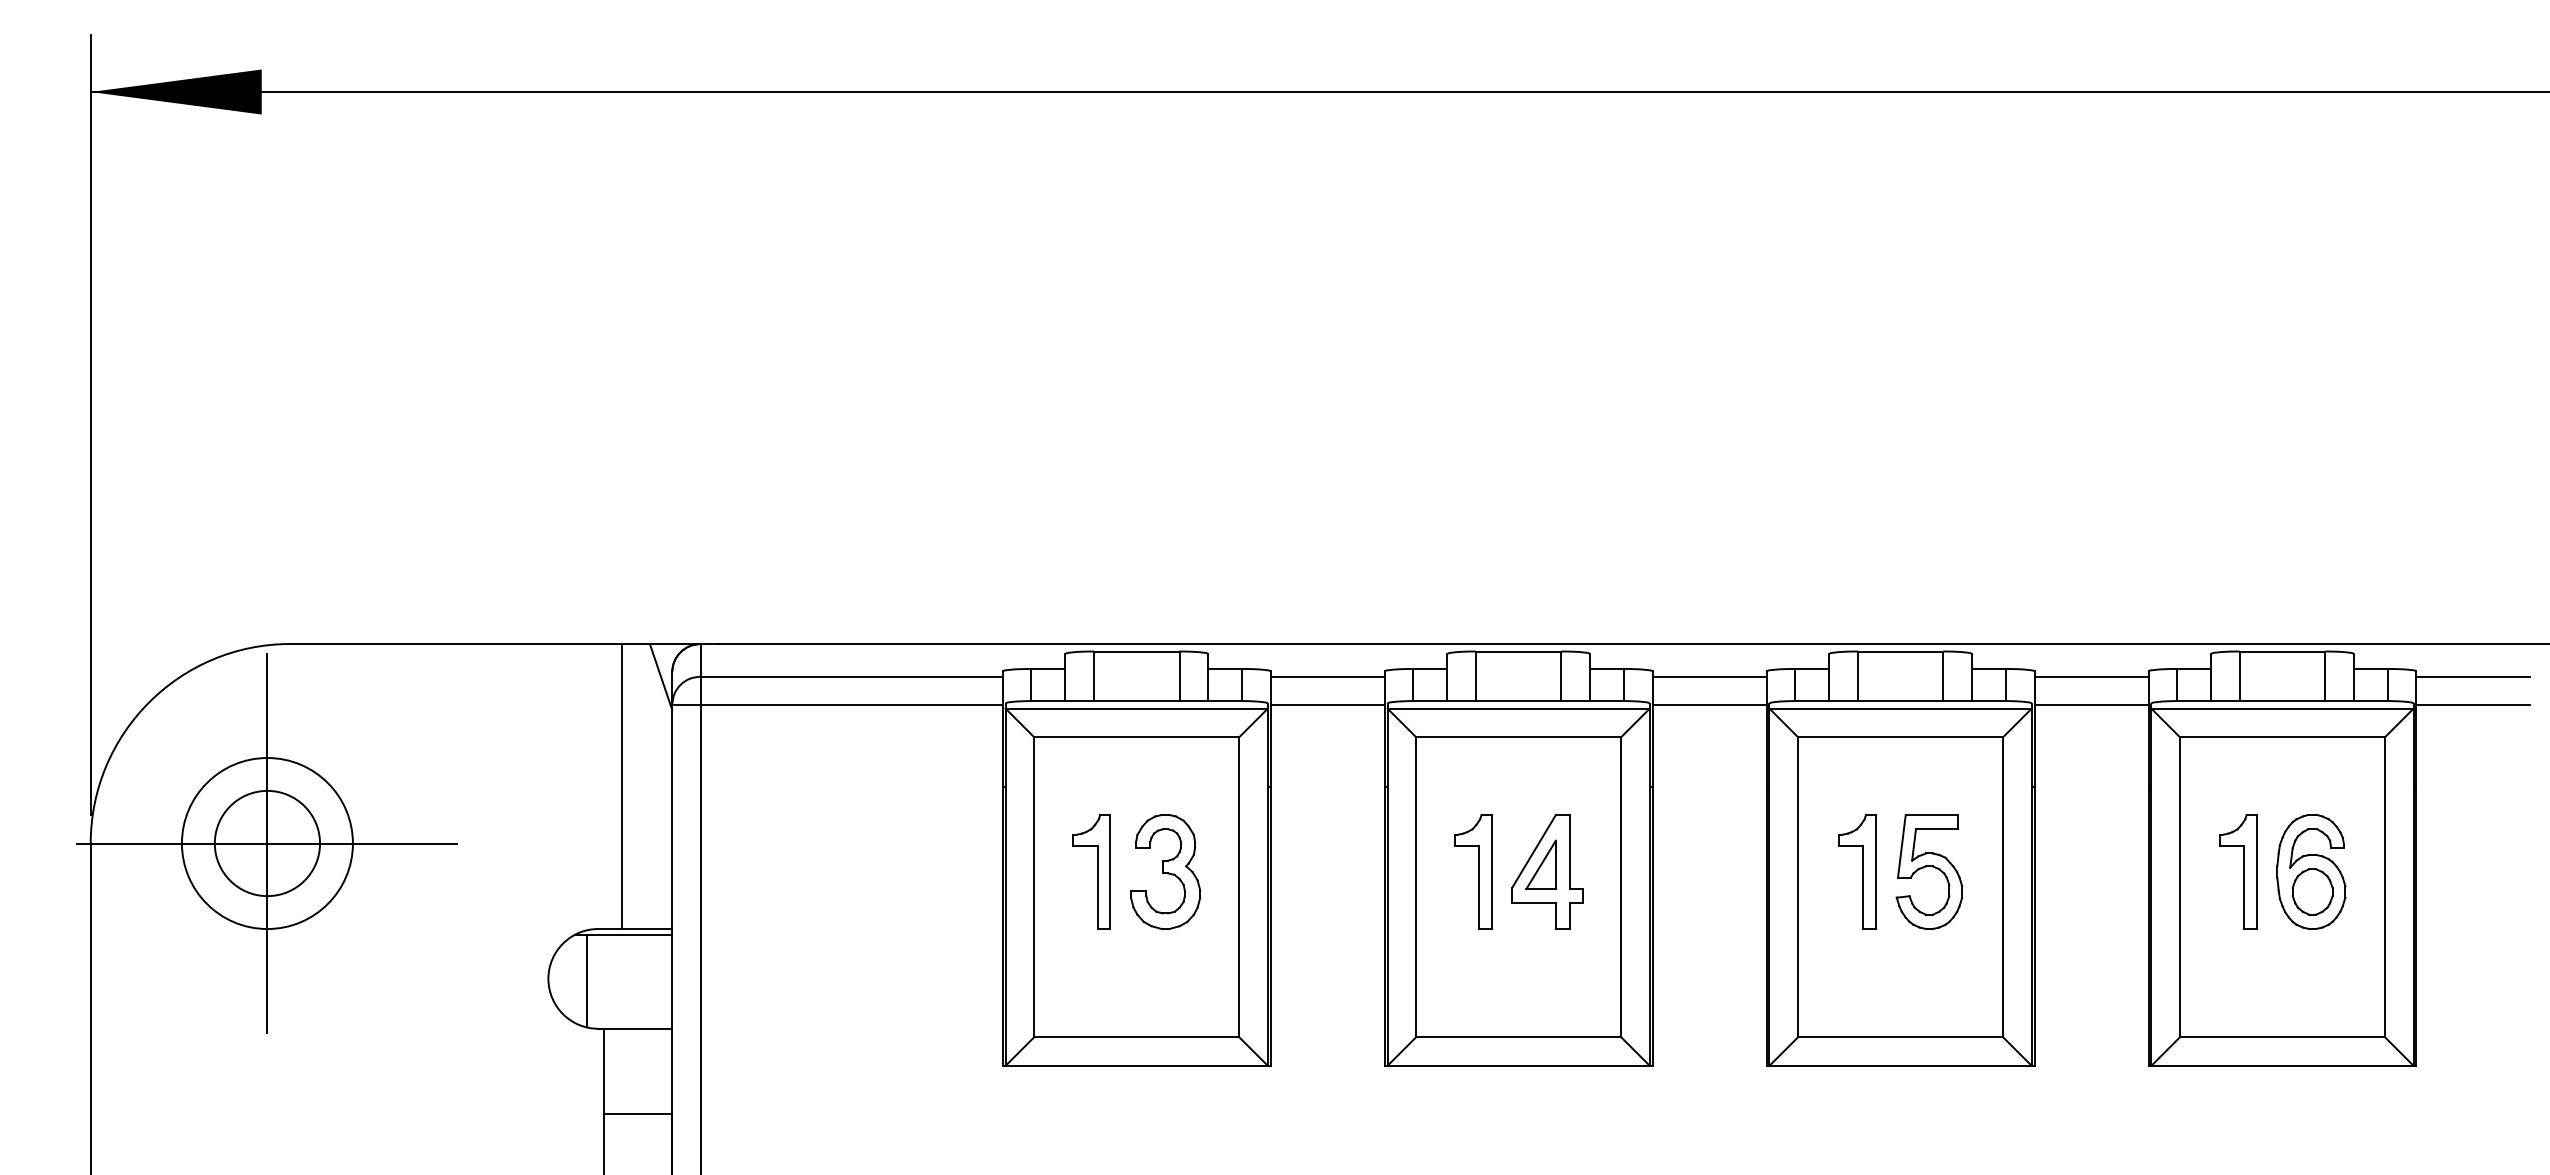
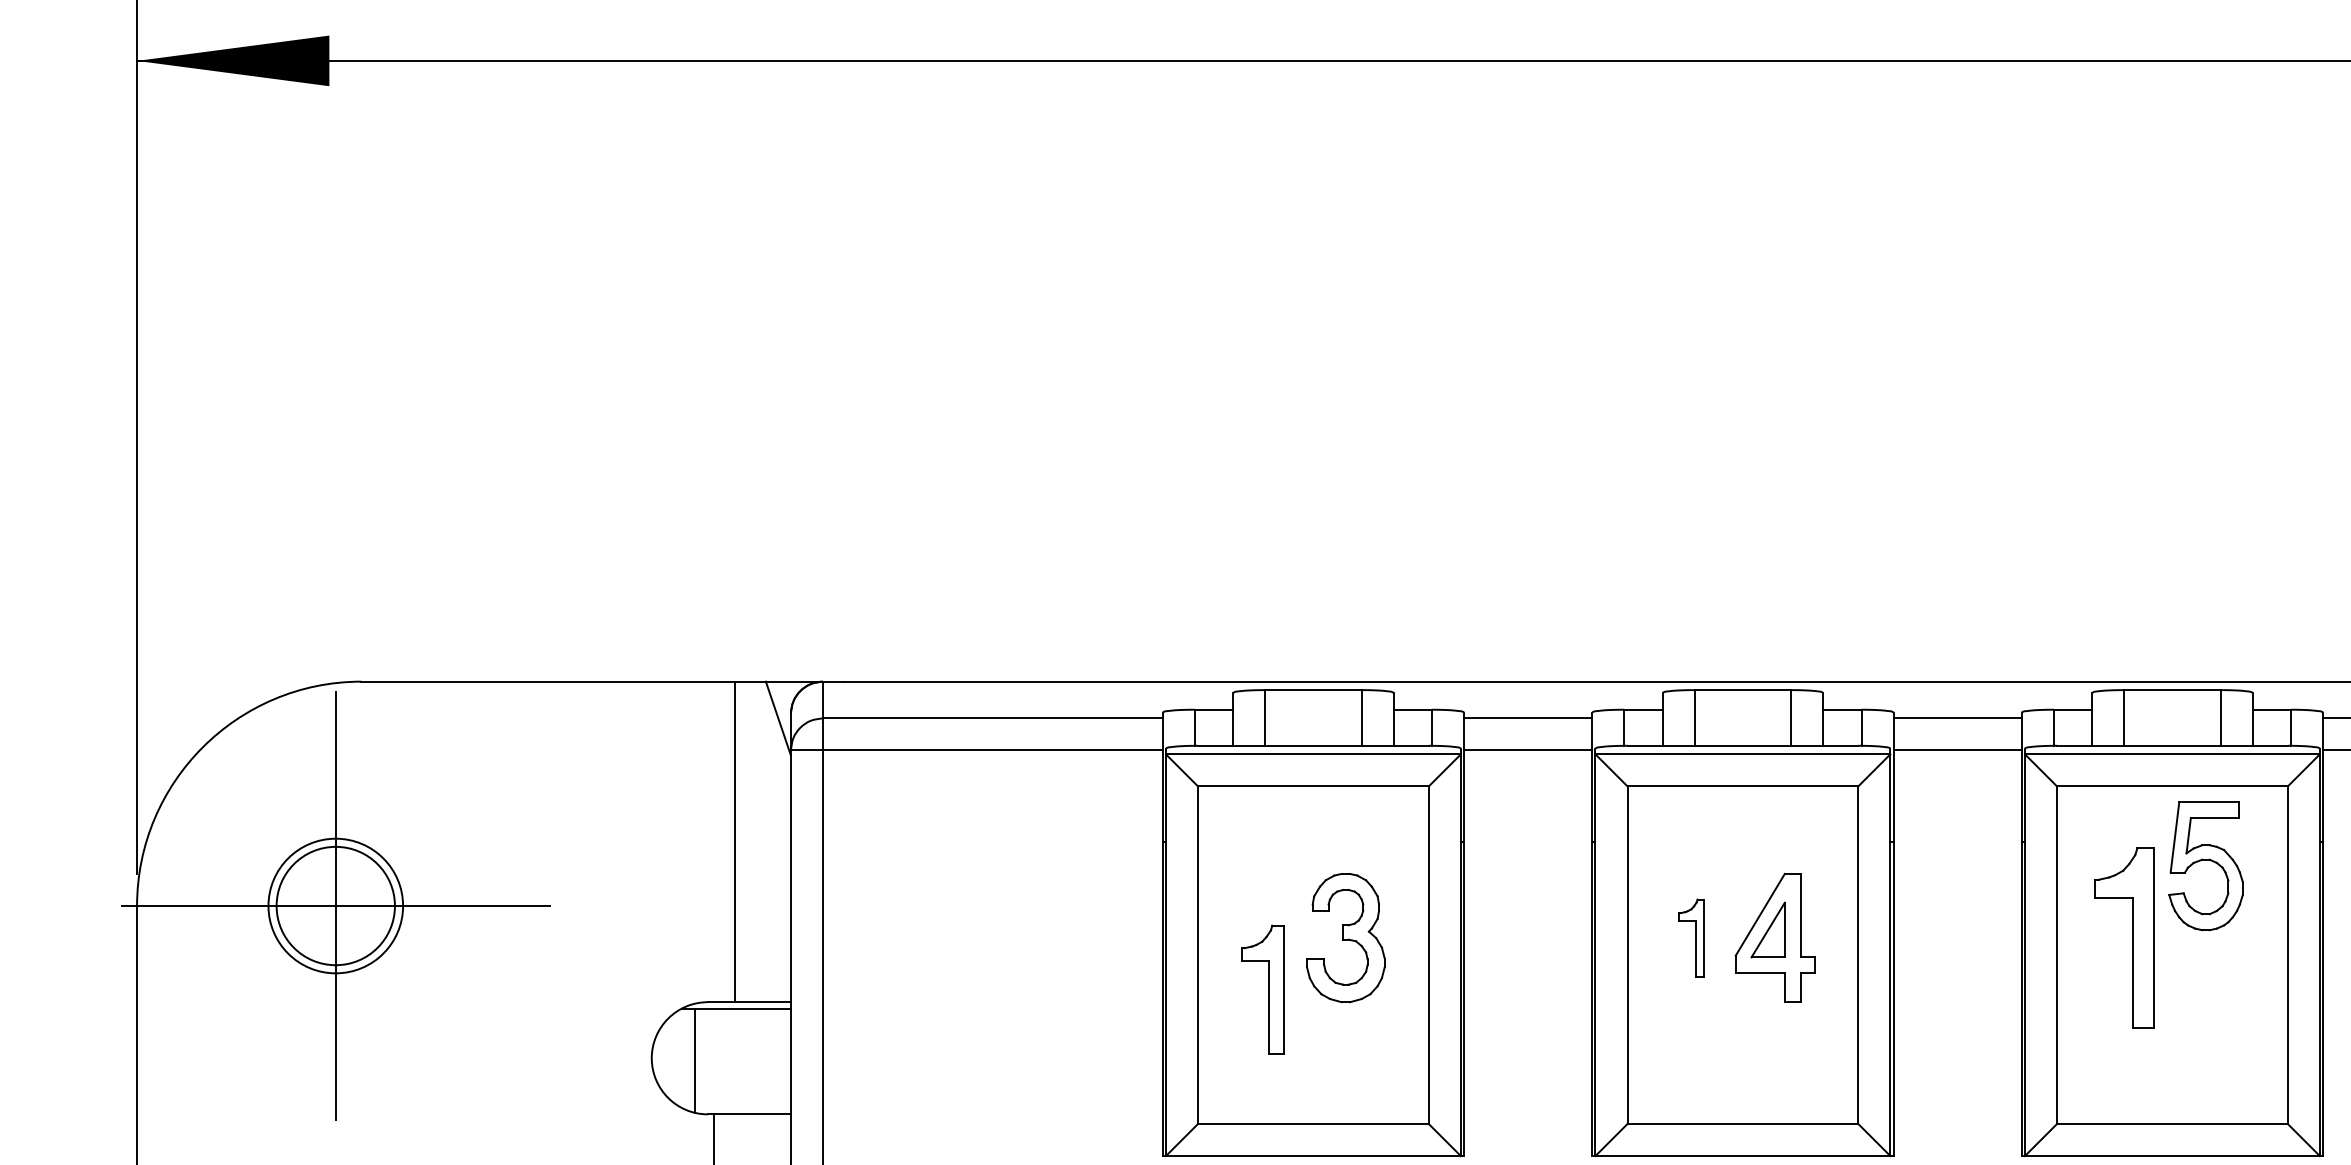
circle: (266, 843) -> (334, 906), size x0.7
part: (1091, 871) -> (1262, 989), moved
part: (1473, 871) -> (1692, 937), size x0.6
part: (1857, 871) -> (2123, 937), size x1.4
part: (1929, 871) -> (2206, 865), moved

